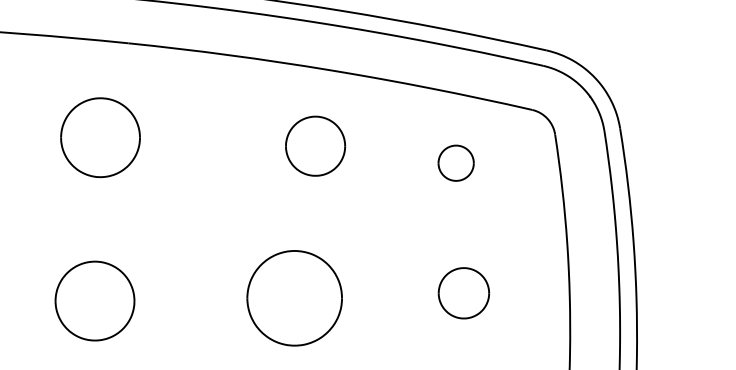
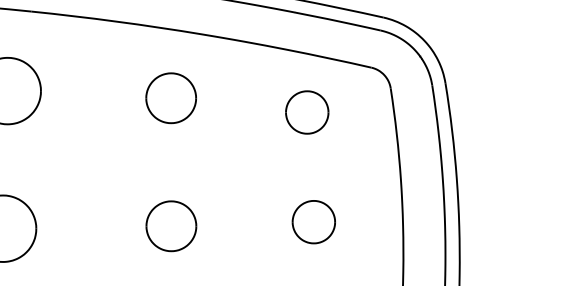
part: (315, 145) -> (171, 97), moved
part: (456, 163) -> (307, 112), size x1.43
part: (294, 297) -> (171, 225), size x0.62

